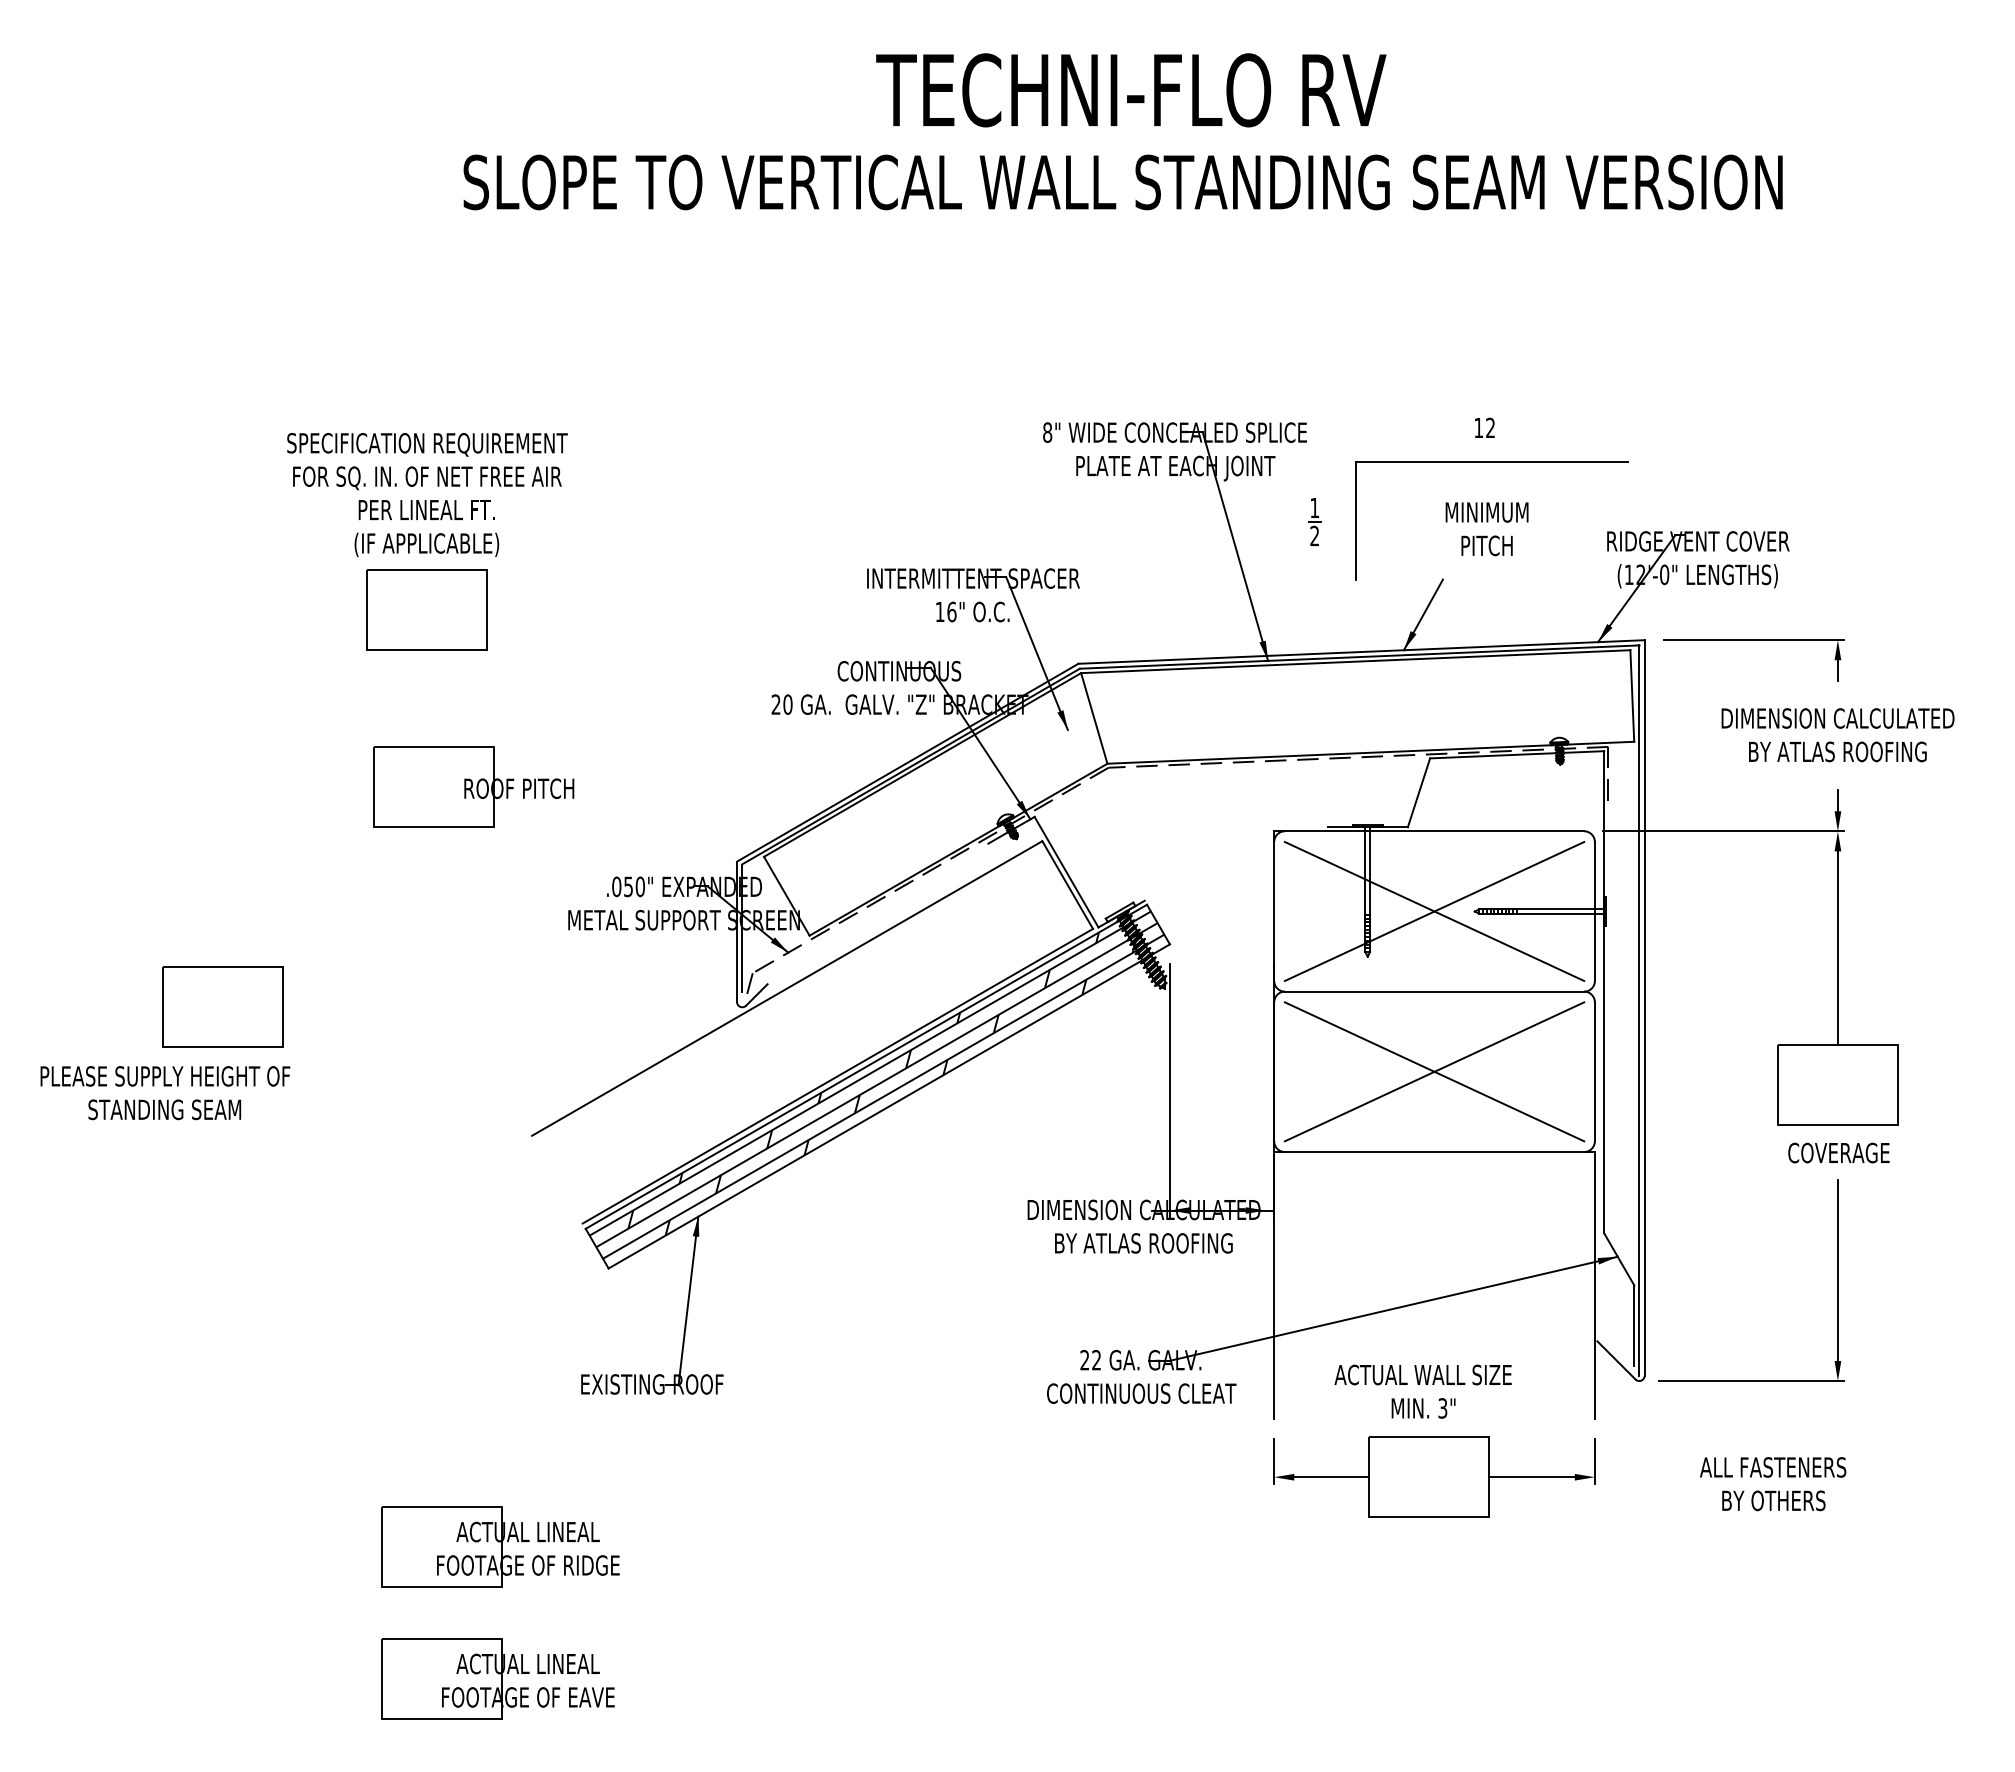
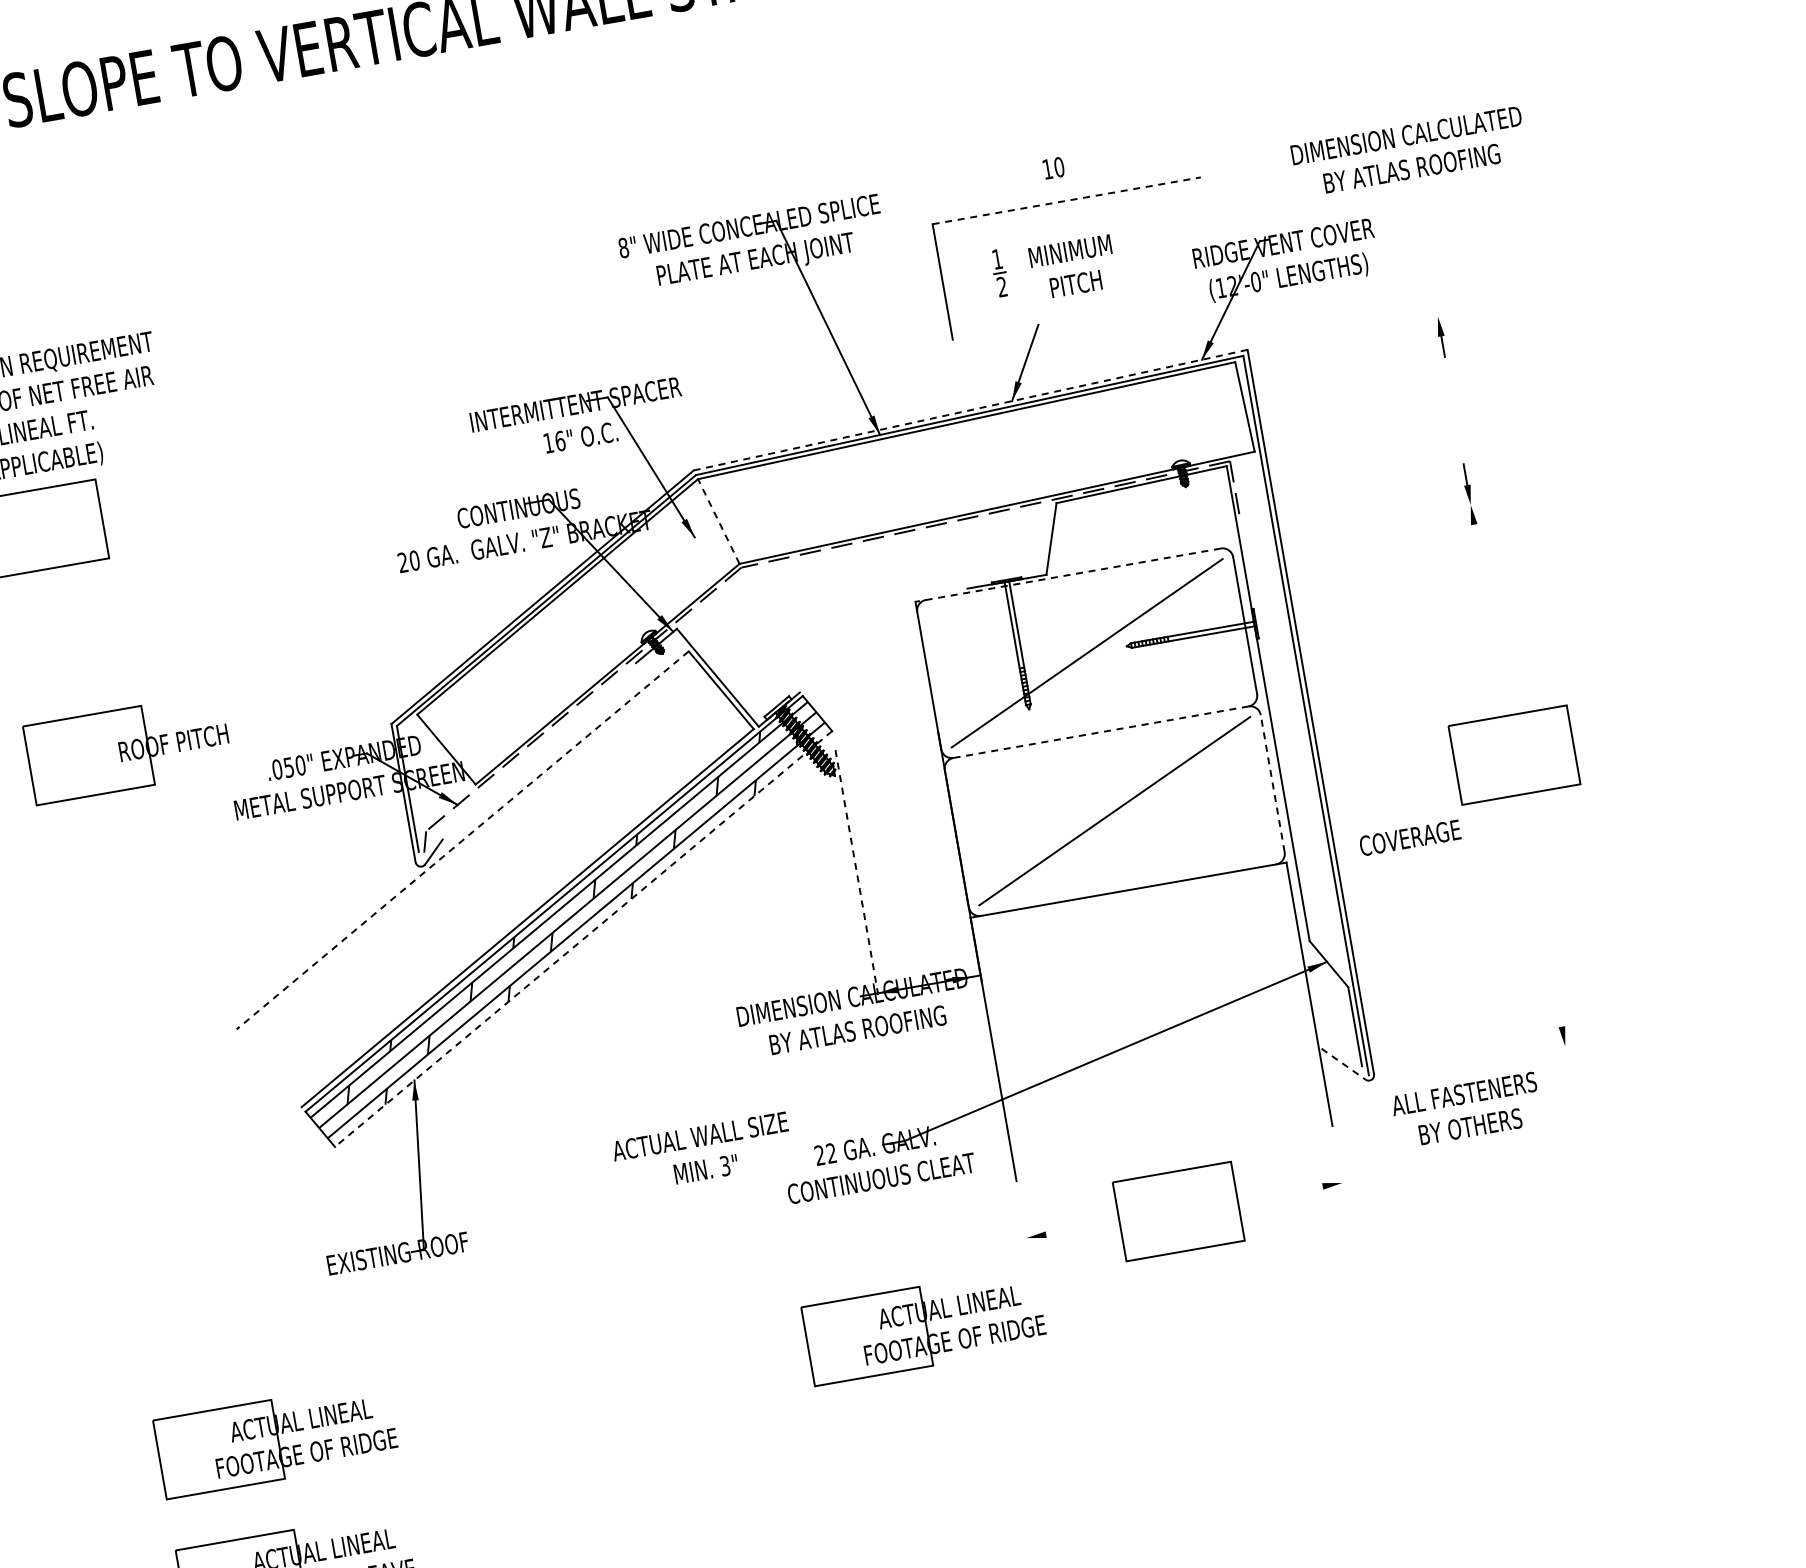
text: (1490, 427) -> (1059, 166), 12 -> 10
line: (1492, 462) -> (1067, 200), solid -> dashed
part: (1314, 522) -> (999, 273), moved
line: (1753, 640) -> (1354, 331), removed
line: (1361, 652) -> (970, 410), solid -> dashed
line: (1094, 717) -> (718, 520), solid -> dashed
text: (1837, 735) -> (1408, 152), moved
part: (473, 786) -> (128, 748), moved
line: (1429, 831) -> (1068, 575), solid -> dashed
line: (1723, 831) -> (1358, 524), removed
line: (1434, 911) -> (1087, 653), removed
line: (1837, 948) -> (1490, 620), removed
line: (787, 988) -> (463, 840), solid -> dashed
line: (1434, 991) -> (1100, 732), solid -> dashed
line: (1434, 1071) -> (1114, 810), removed
line: (1594, 1071) -> (1272, 783), solid -> dashed
line: (1169, 1090) -> (856, 875), solid -> dashed
line: (888, 1106) -> (582, 939), solid -> dashed
text: (1838, 1152) -> (1409, 837), moved
line: (1837, 1270) -> (1545, 937), removed
line: (1616, 1360) -> (1343, 1064), solid -> dashed
line: (1751, 1381) -> (1480, 1061), removed
text: (1422, 1391) -> (702, 1152), moved
line: (1274, 1460) -> (1023, 1221), removed
line: (1594, 1460) -> (1339, 1166), removed
line: (1331, 1477) -> (1083, 1228), removed
line: (1531, 1477) -> (1280, 1194), removed
text: (1773, 1484) -> (1467, 1110), moved
part: (1158, 1546) -> (924, 1326), added

